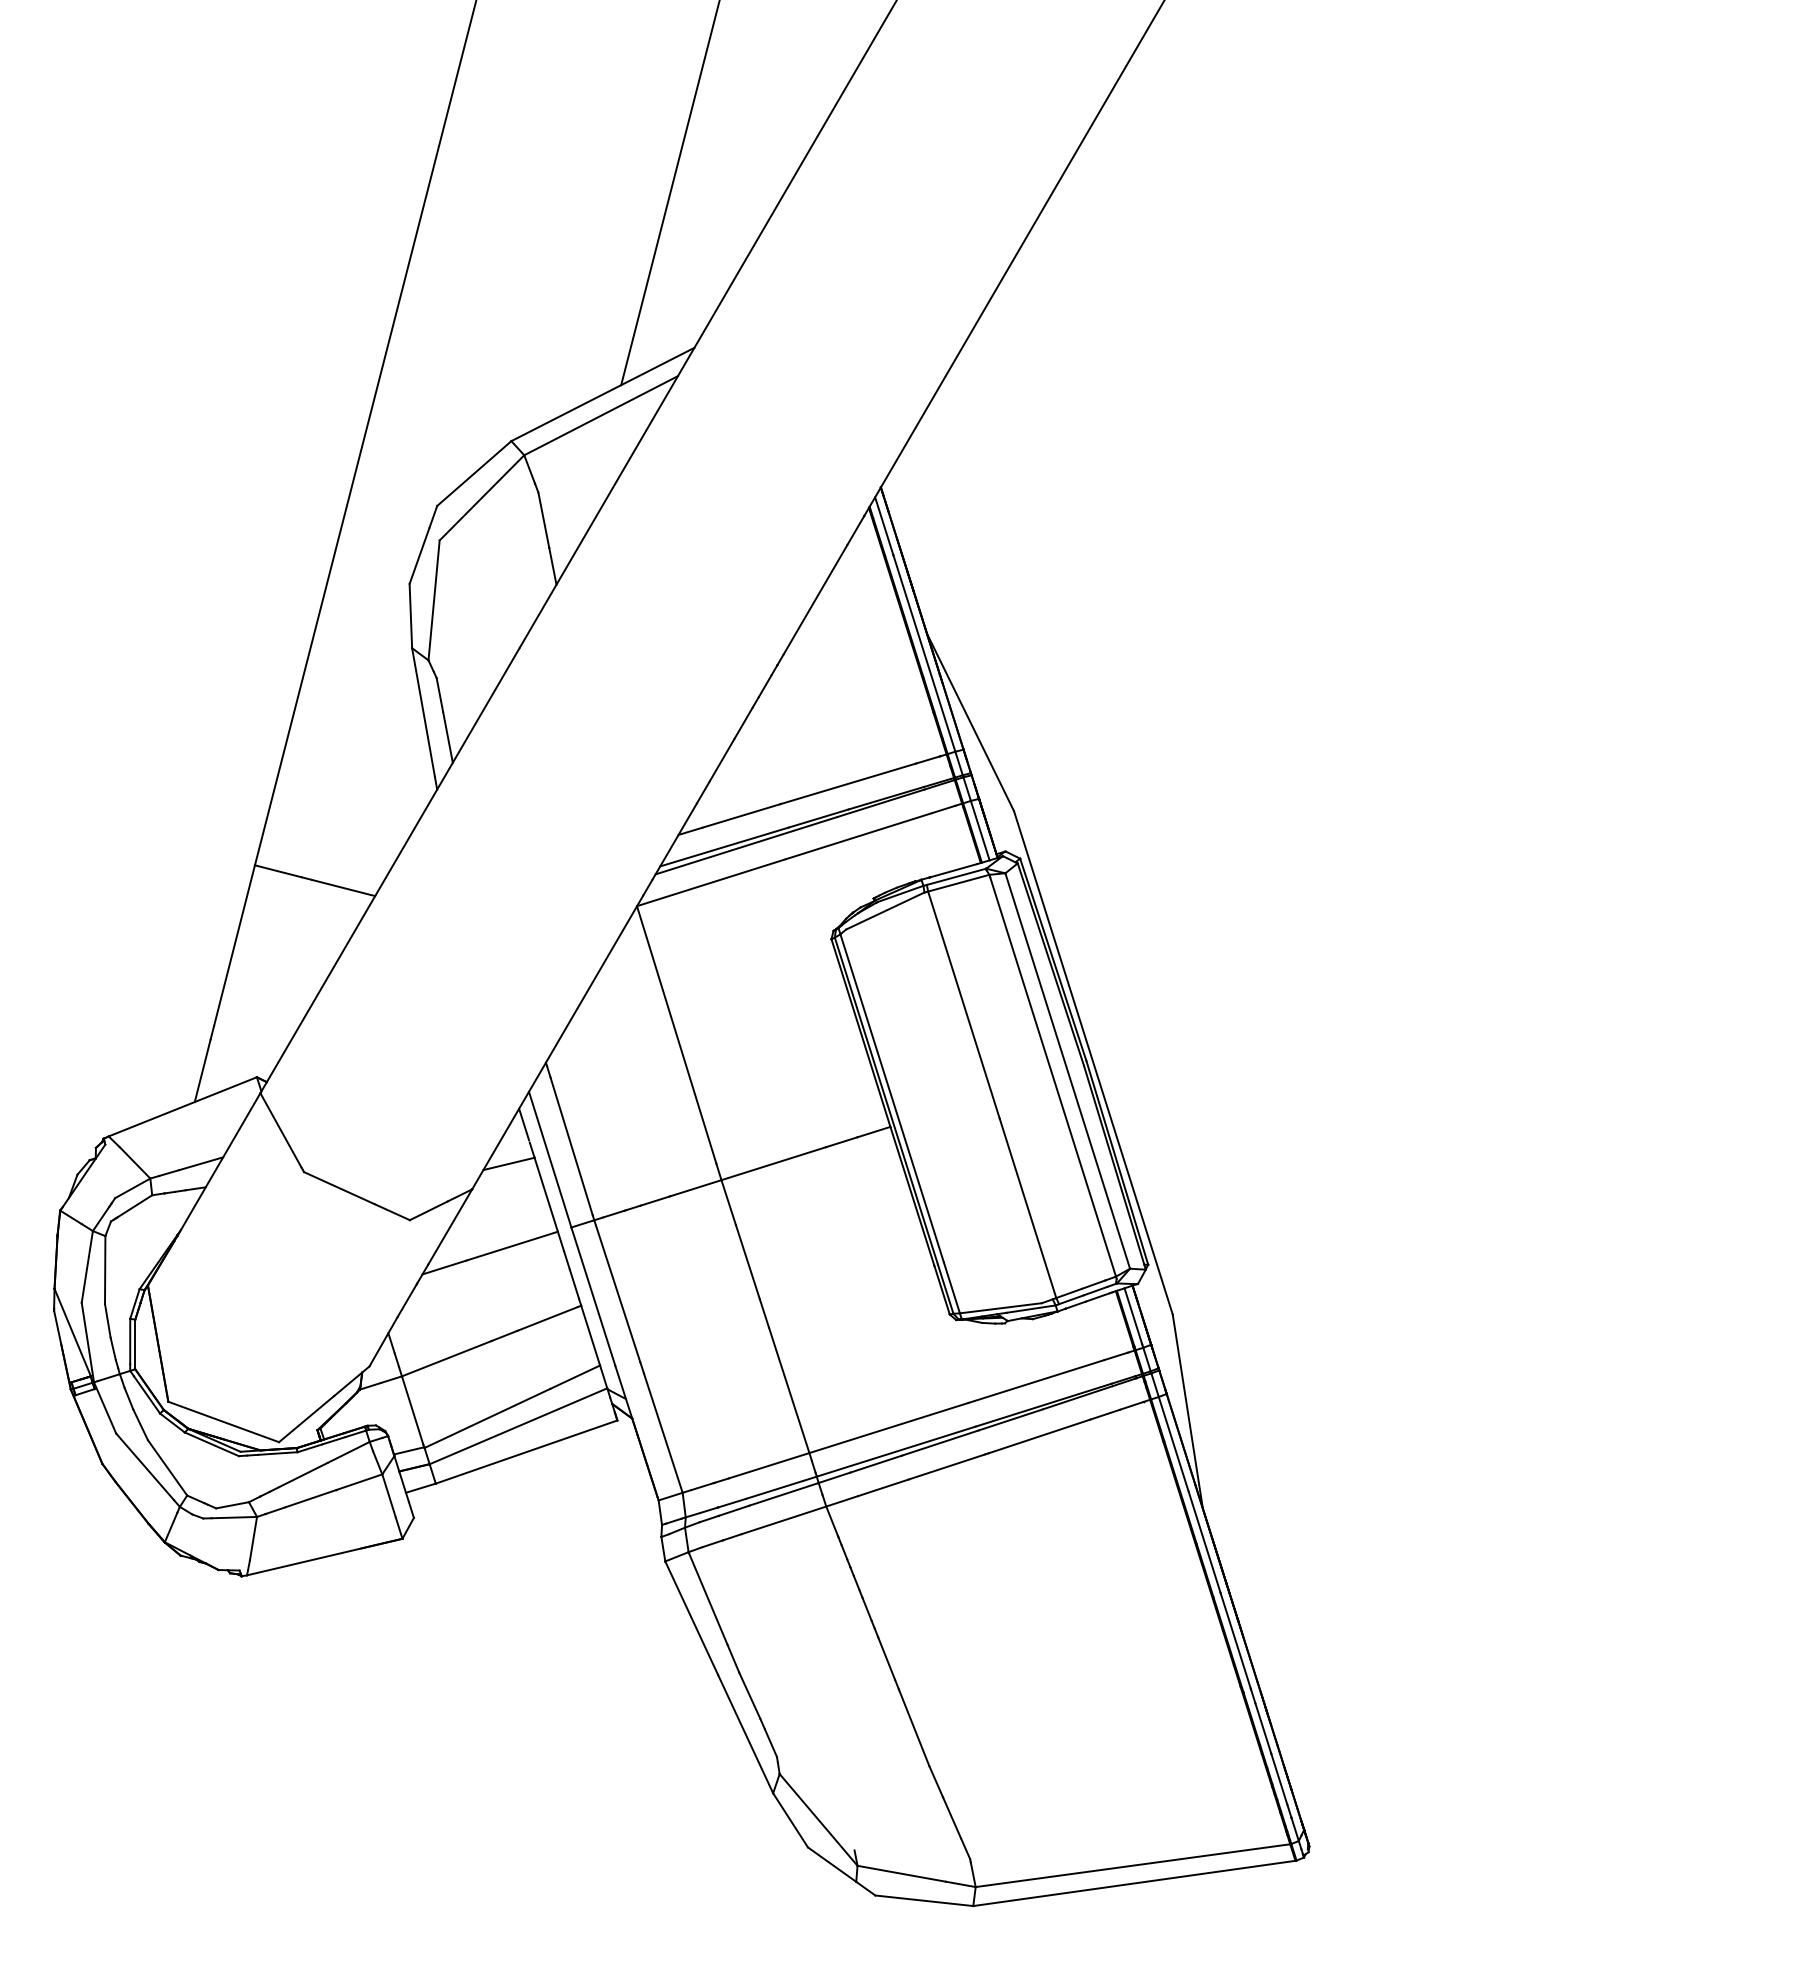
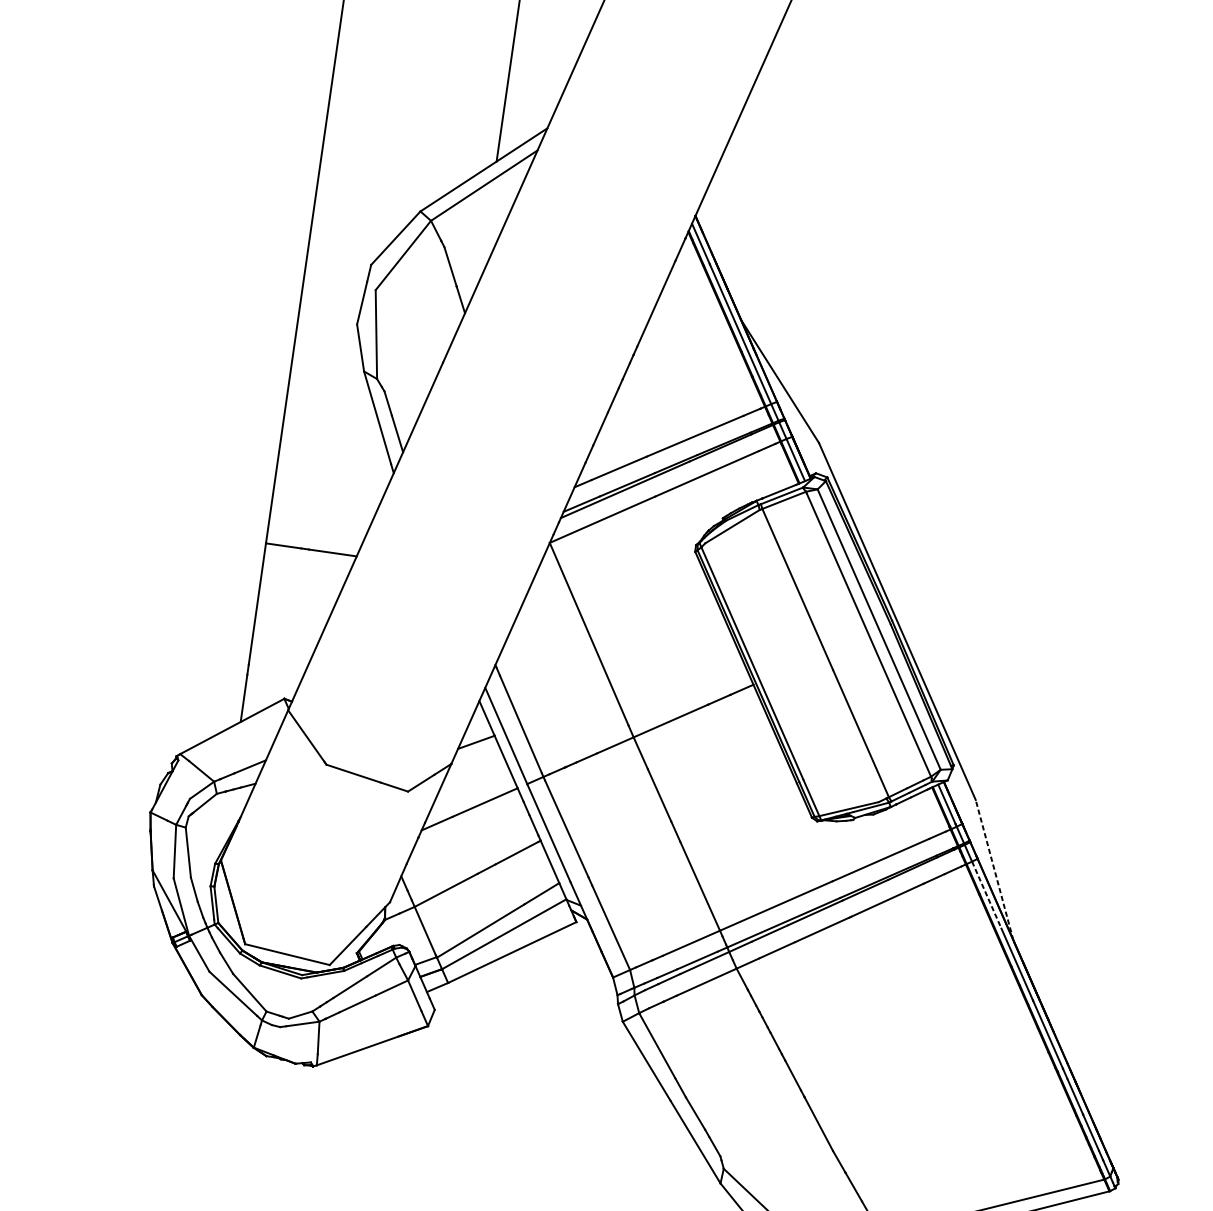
line: (1187, 1411) -> (994, 870), solid -> dashed
line: (1173, 1444) -> (986, 895), solid -> dashed

